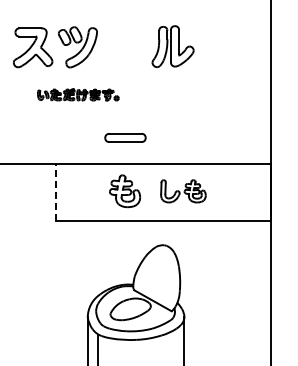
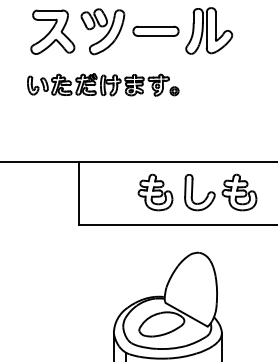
part: (78, 94) -> (103, 84), size x1.67
part: (125, 137) -> (156, 30), moved
part: (183, 191) -> (220, 192), size x1.43
line: (56, 192) -> (78, 193), dashed -> solid

